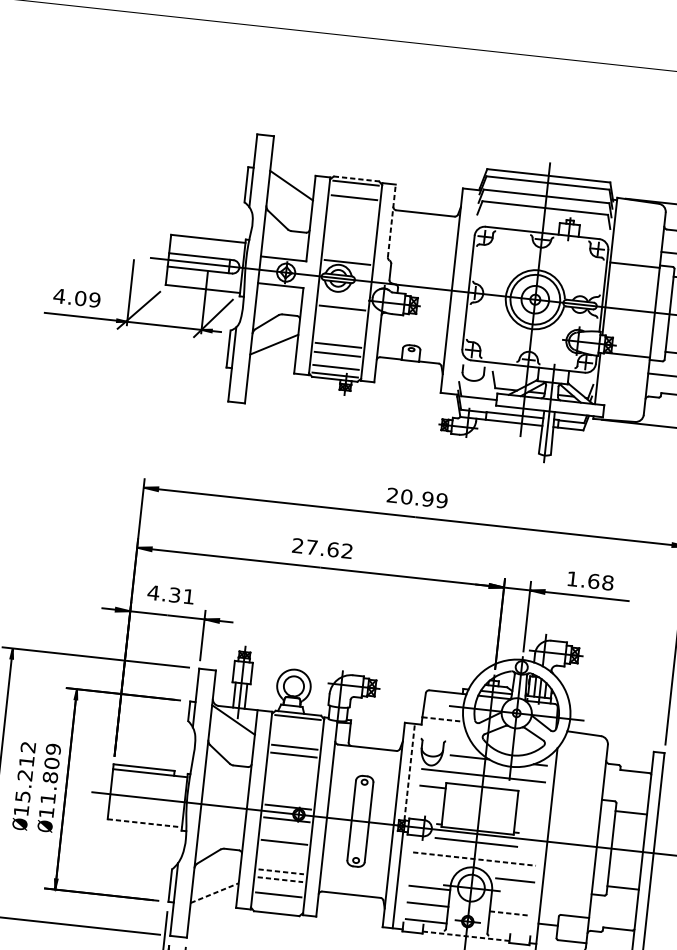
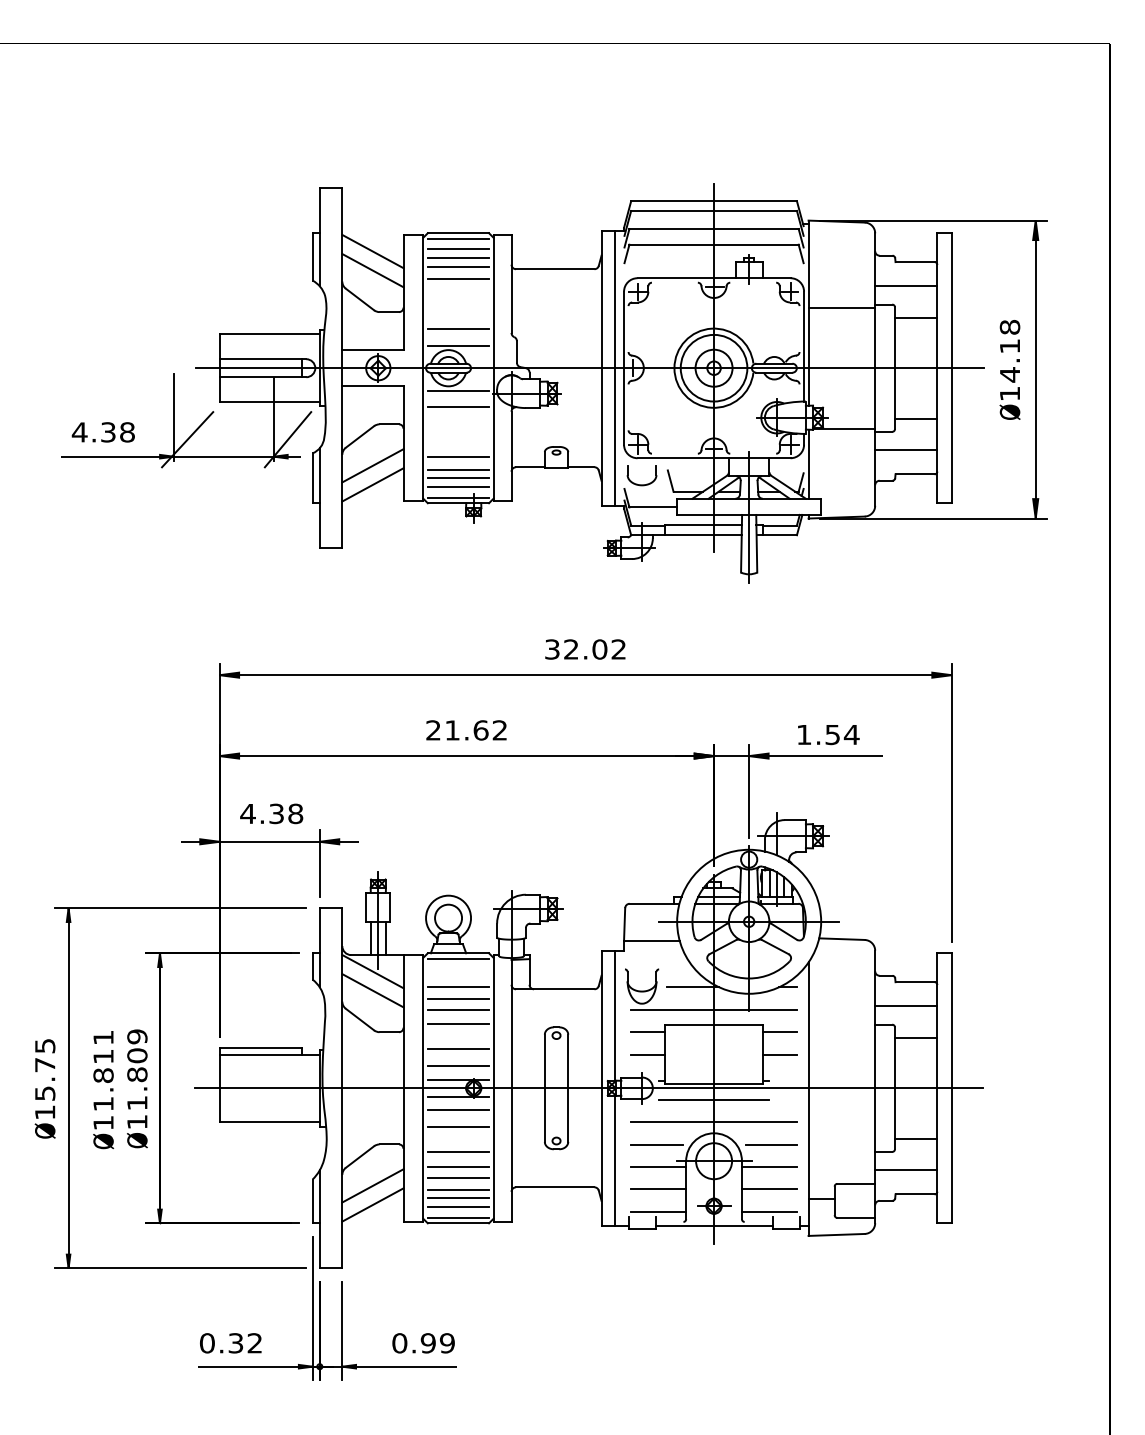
line: (356, 179) -> (458, 233), dashed -> solid
line: (355, 191) -> (458, 249), added
line: (289, 199) -> (372, 270), added
line: (353, 203) -> (458, 266), added
line: (352, 213) -> (458, 279), added
line: (391, 220) -> (511, 283), dashed -> solid
line: (348, 250) -> (458, 329), added
line: (462, 291) -> (615, 367), added
line: (343, 295) -> (458, 390), added
text: (87, 299) -> (117, 432), 4.09 -> 4.38
line: (272, 358) -> (372, 484), added
line: (336, 360) -> (458, 477), added
text: (417, 498) -> (585, 649), 20.99 -> 32.02
text: (312, 547) -> (452, 730), 27.62 -> 21.62
text: (601, 581) -> (842, 734), 1.68 -> 1.54
text: (188, 596) -> (295, 813), 4.31 -> 4.38
line: (442, 719) -> (651, 940), dashed -> solid
line: (231, 733) -> (372, 990), added
line: (295, 737) -> (458, 986), added
line: (292, 766) -> (458, 1024), added
text: (25, 772) -> (103, 1071), 15.212 -> 11.811
line: (410, 772) -> (615, 1015), dashed -> solid
line: (290, 784) -> (458, 1049), added
line: (626, 788) -> (906, 1006), added
line: (289, 797) -> (458, 1066), added
line: (530, 797) -> (779, 1032), added
line: (431, 803) -> (648, 1054), added
line: (528, 814) -> (779, 1054), added
line: (145, 823) -> (270, 1122), dashed -> solid
line: (285, 829) -> (458, 1110), added
line: (474, 859) -> (714, 1122), dashed -> solid
line: (282, 861) -> (458, 1152), added
line: (281, 871) -> (458, 1166), dashed -> solid
line: (430, 871) -> (656, 1144), added
line: (215, 878) -> (372, 1185), added
line: (280, 879) -> (458, 1177), dashed -> solid
line: (279, 888) -> (458, 1189), added
line: (214, 892) -> (372, 1204), dashed -> solid
line: (511, 896) -> (768, 1166), added
line: (278, 901) -> (458, 1207), added
line: (277, 909) -> (458, 1217), added
line: (613, 910) -> (906, 1170), added
line: (510, 913) -> (769, 1189), dashed -> solid
line: (507, 929) -> (768, 1211), added
line: (466, 936) -> (714, 1226), dashed -> solid

